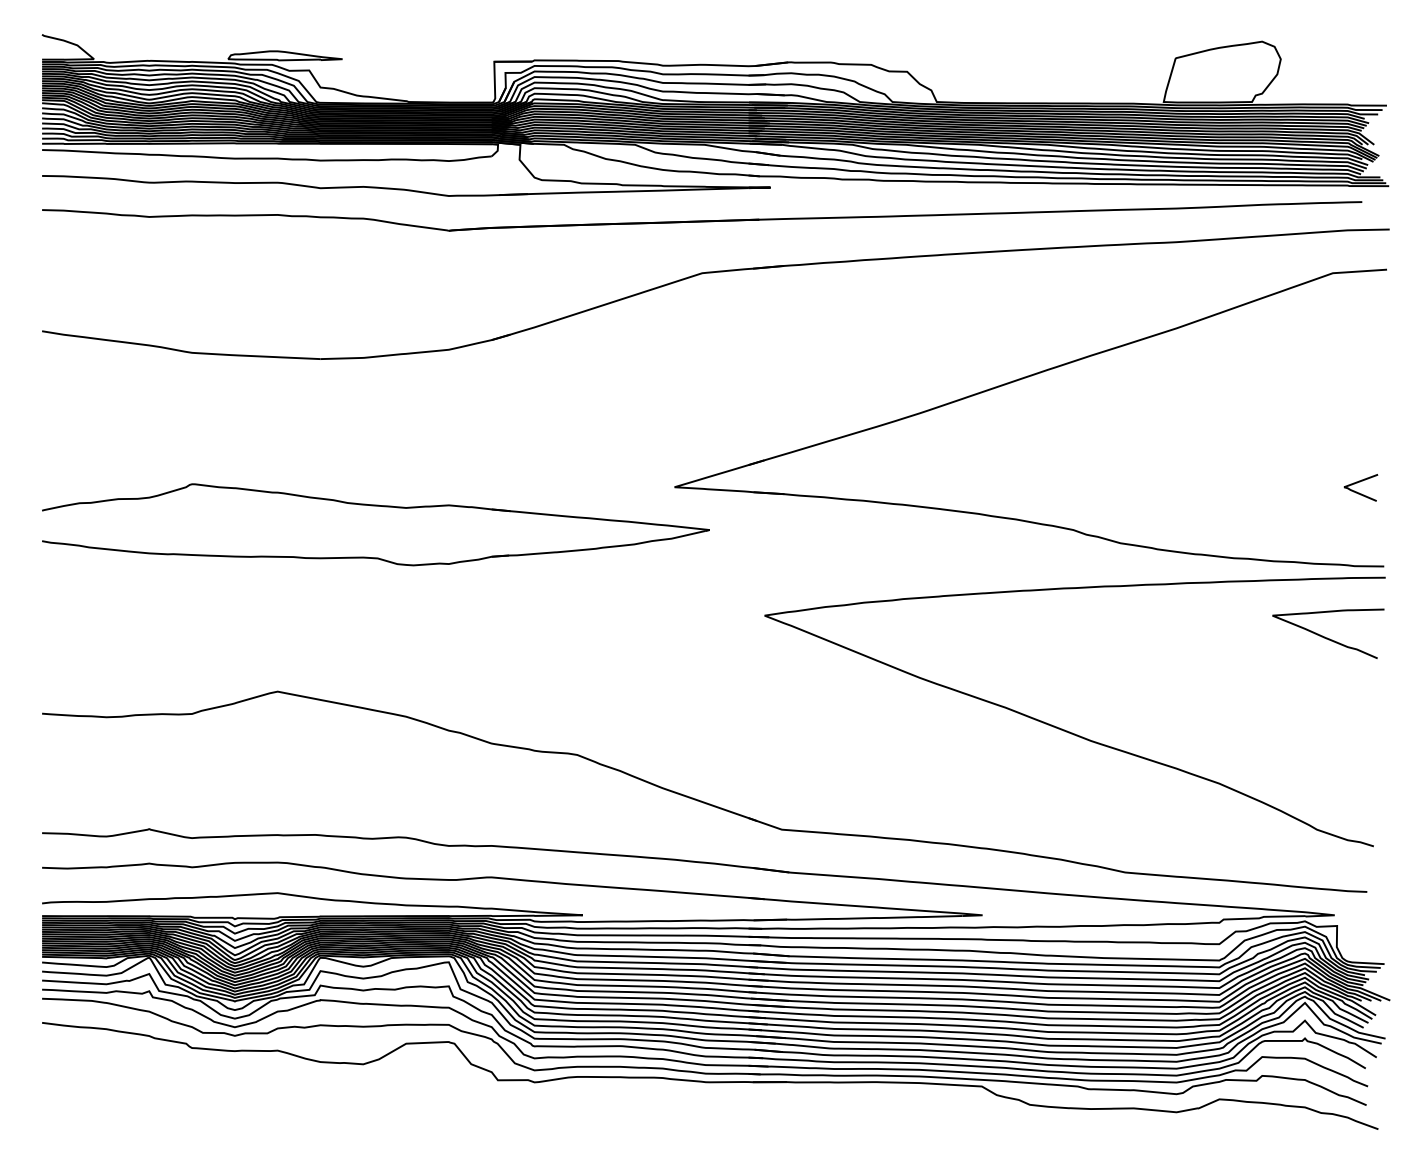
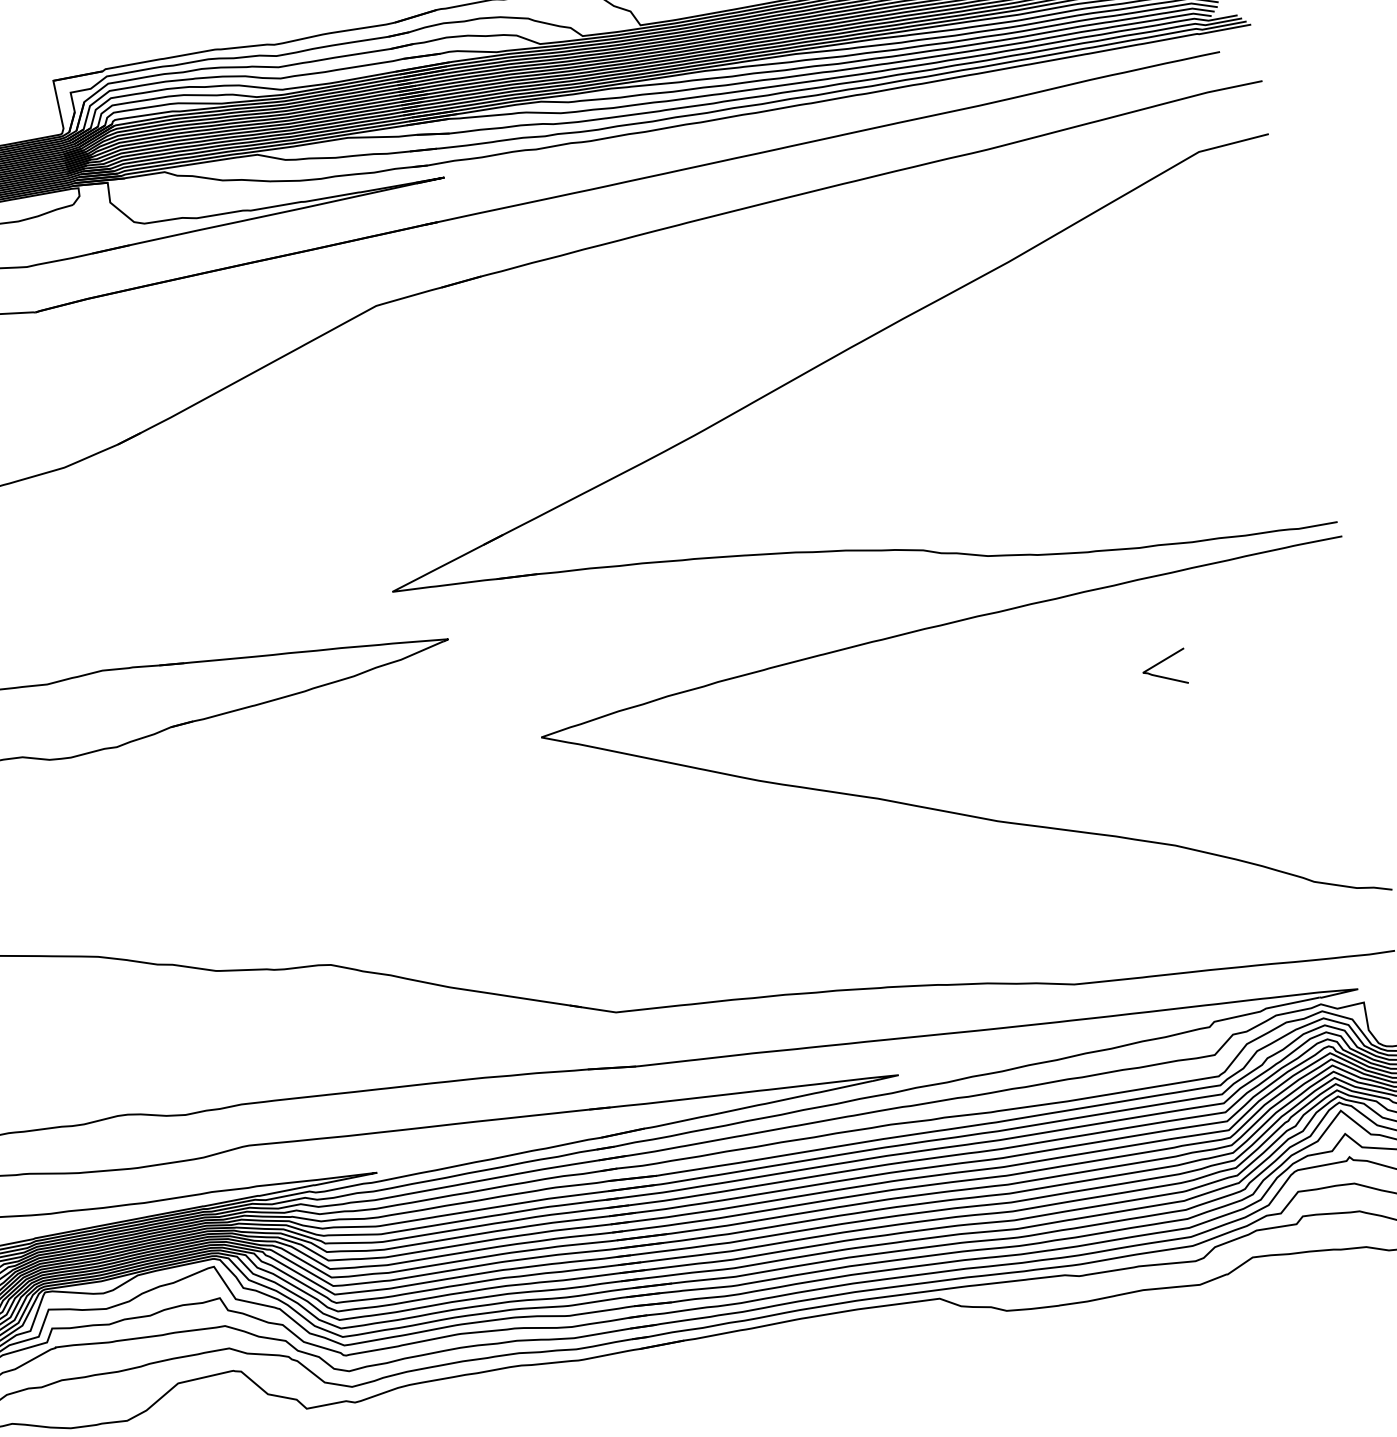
curve: (1360, 482) -> (1163, 662), moved
curve: (1327, 637) -> (1280, 628), removed

